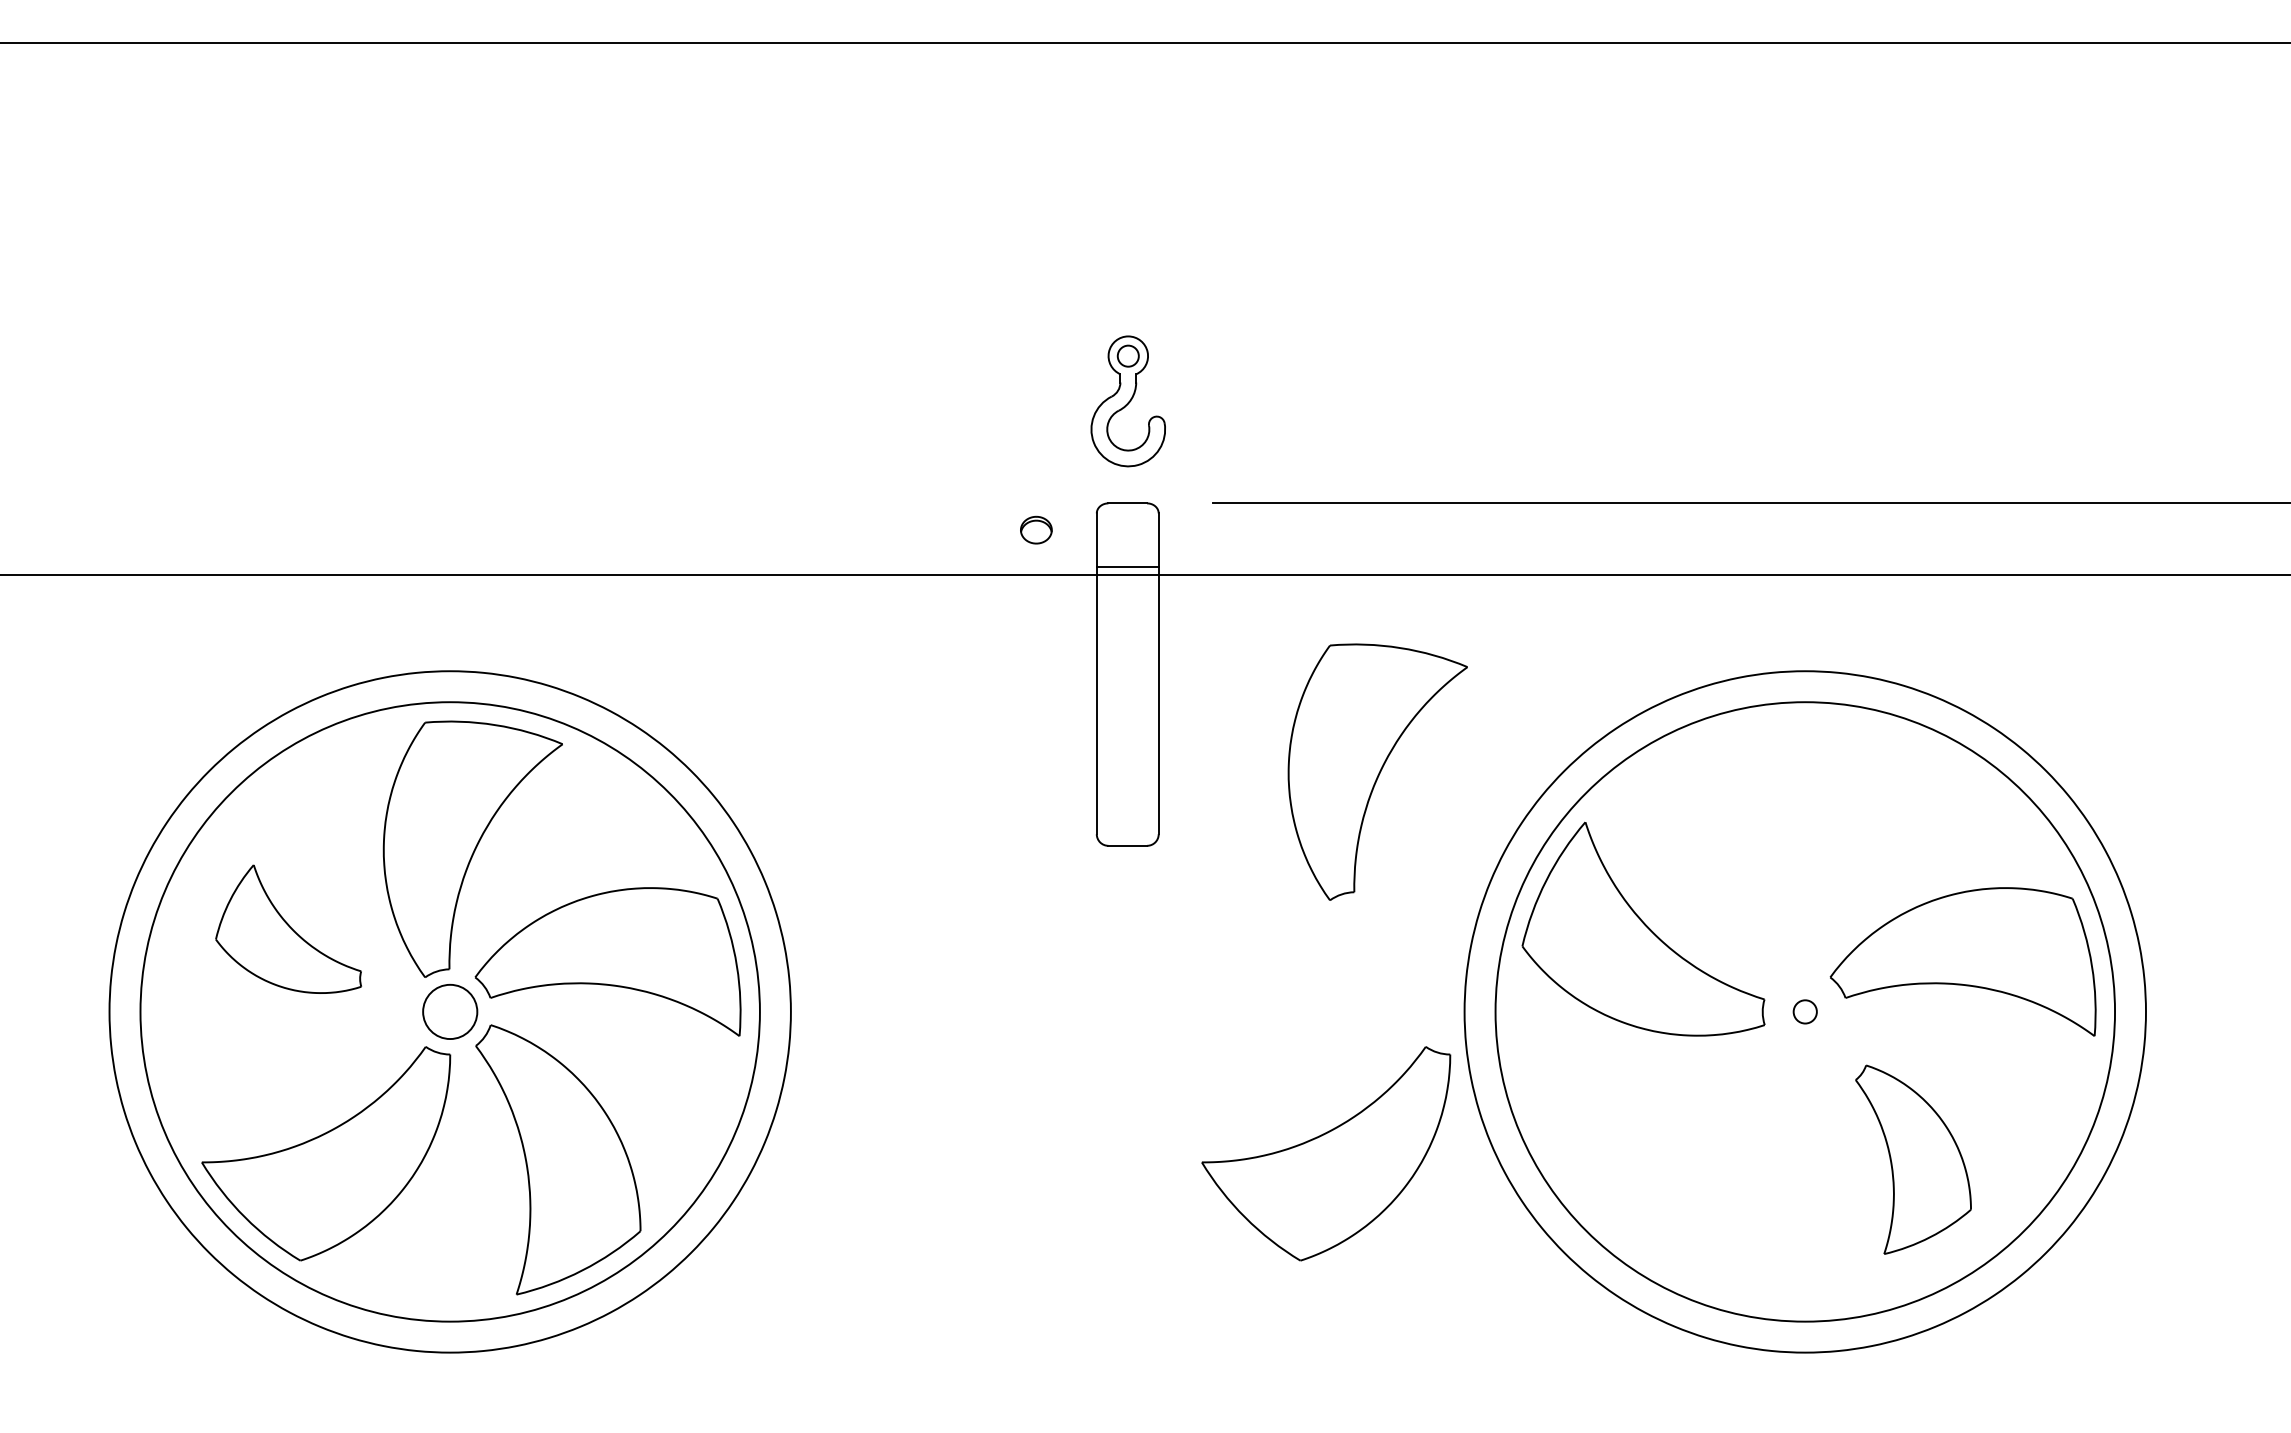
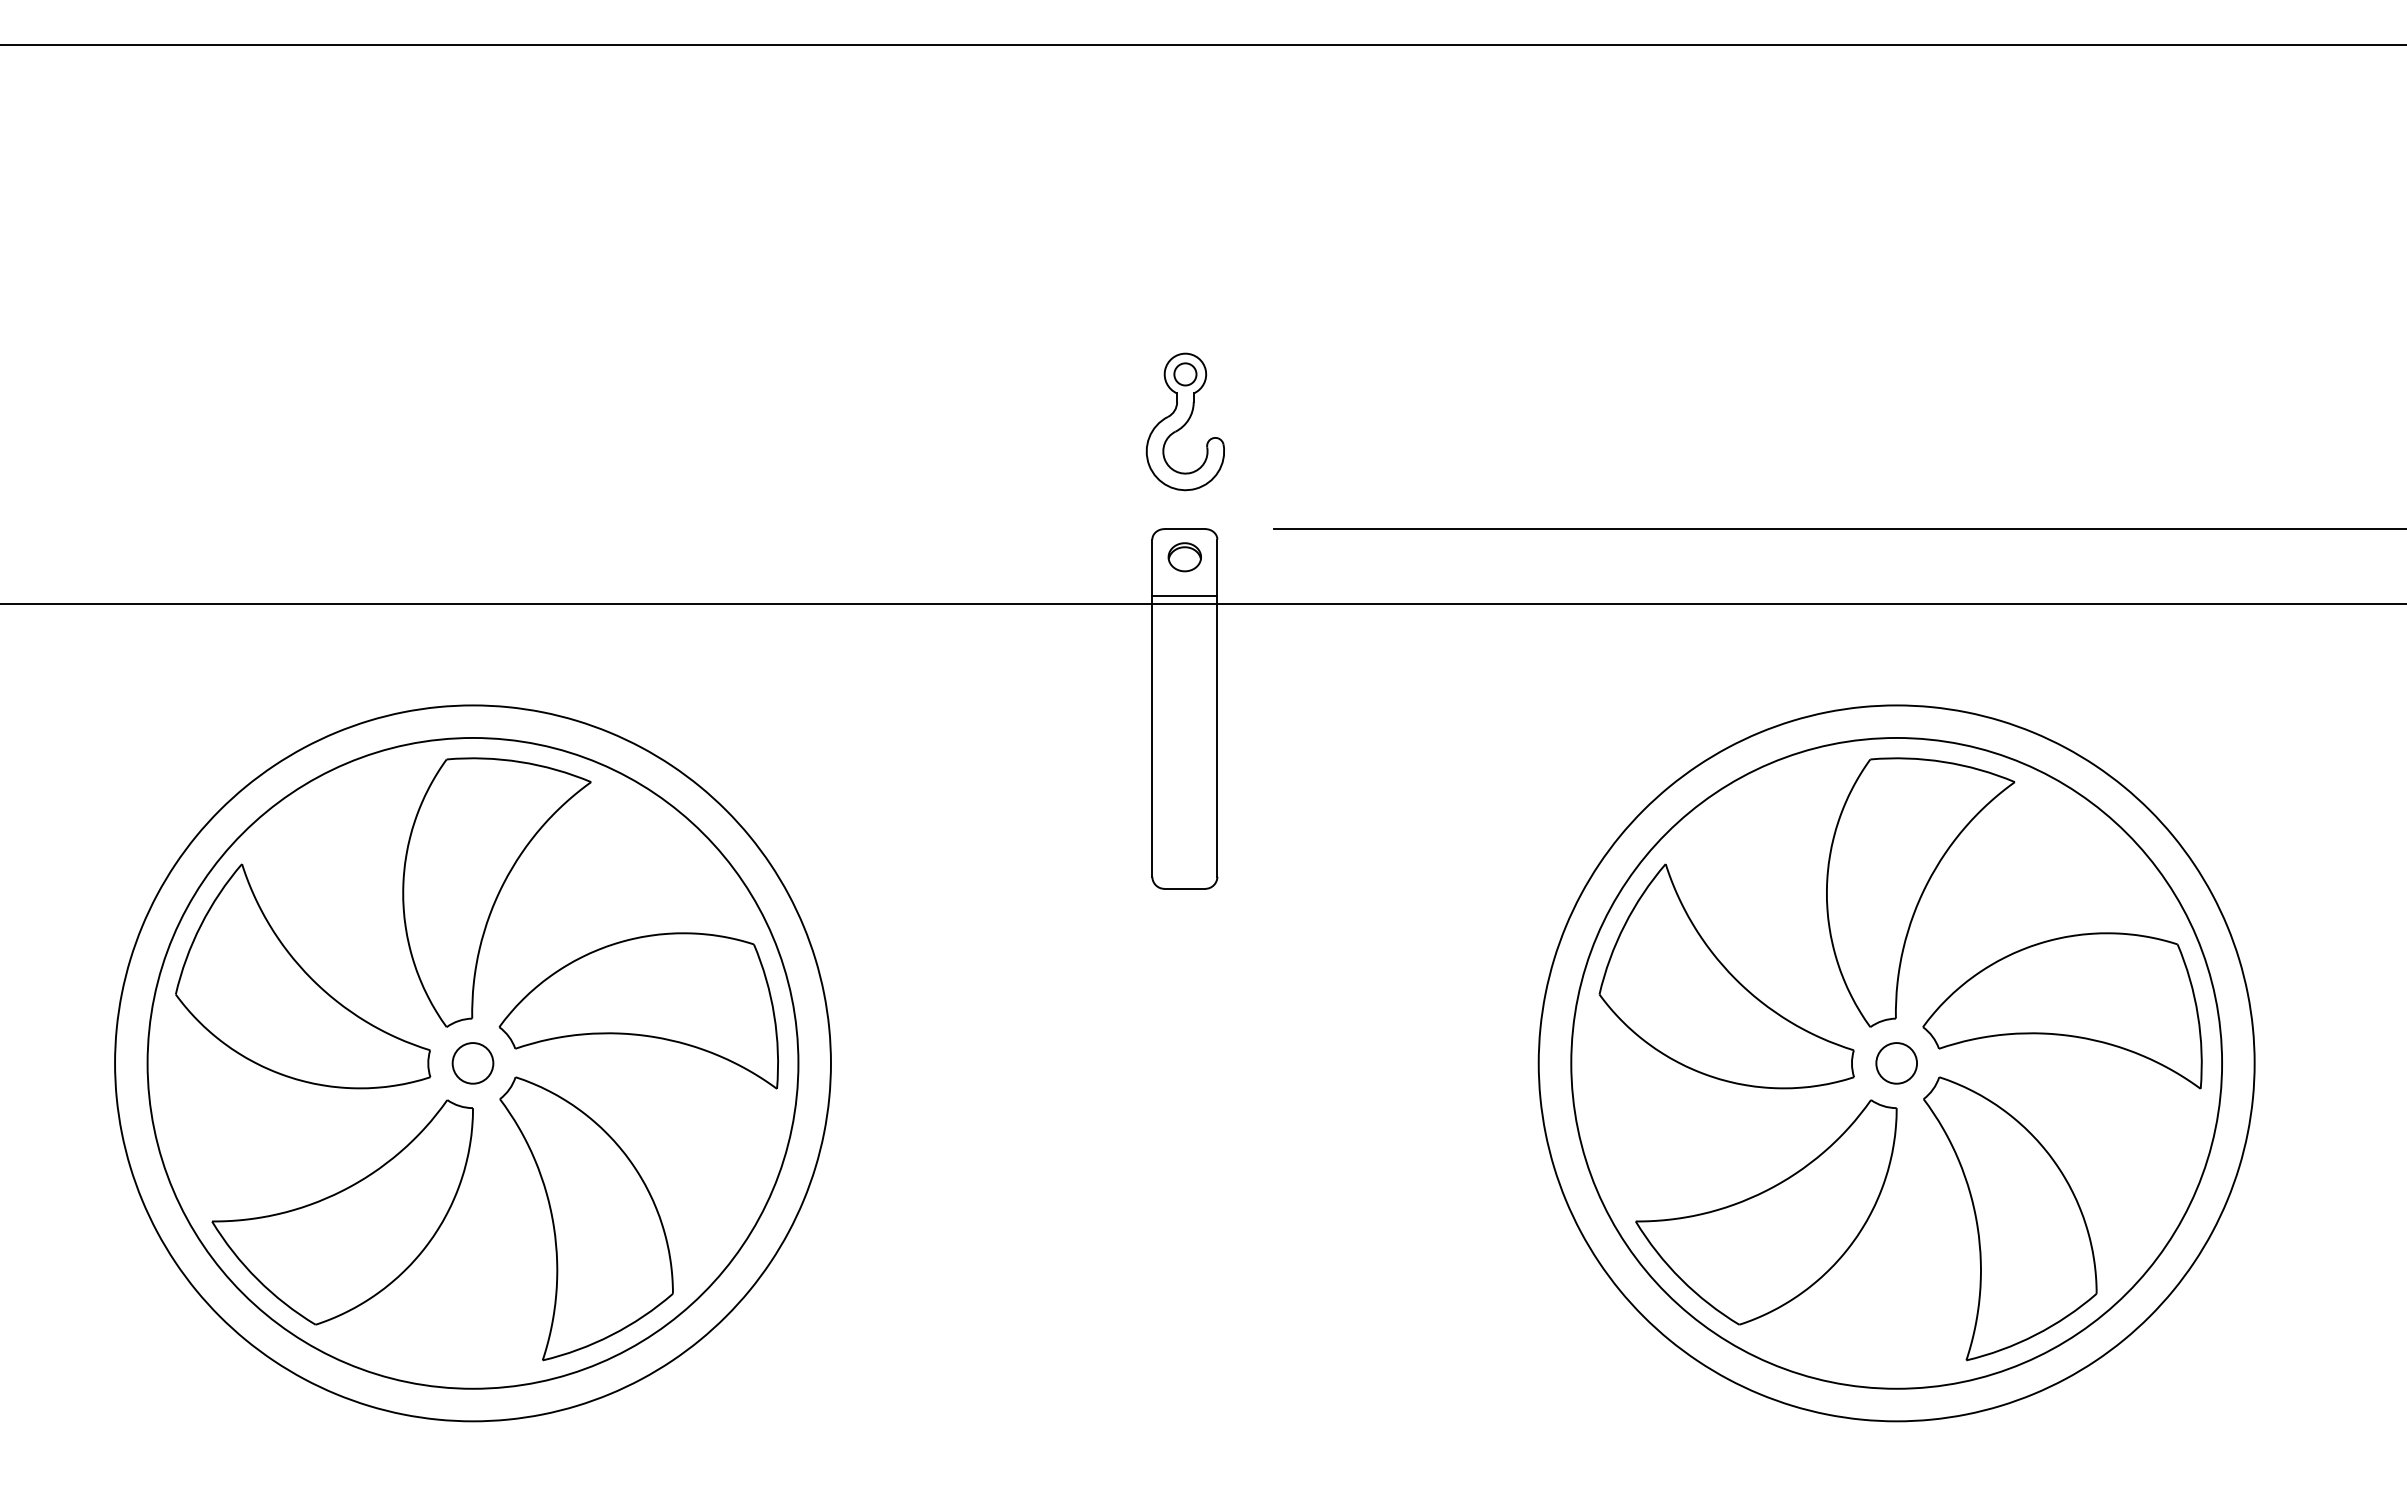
part: (1036, 530) -> (1184, 557), moved
part: (1377, 772) -> (1920, 892), moved
part: (288, 929) -> (303, 976), size x1.67
circle: (449, 1012) -> (472, 1063), size x0.71
circle: (1805, 1012) -> (1896, 1063), size x1.67
part: (1326, 1153) -> (1766, 1212), moved
part: (1913, 1159) -> (2010, 1218), size x1.43

